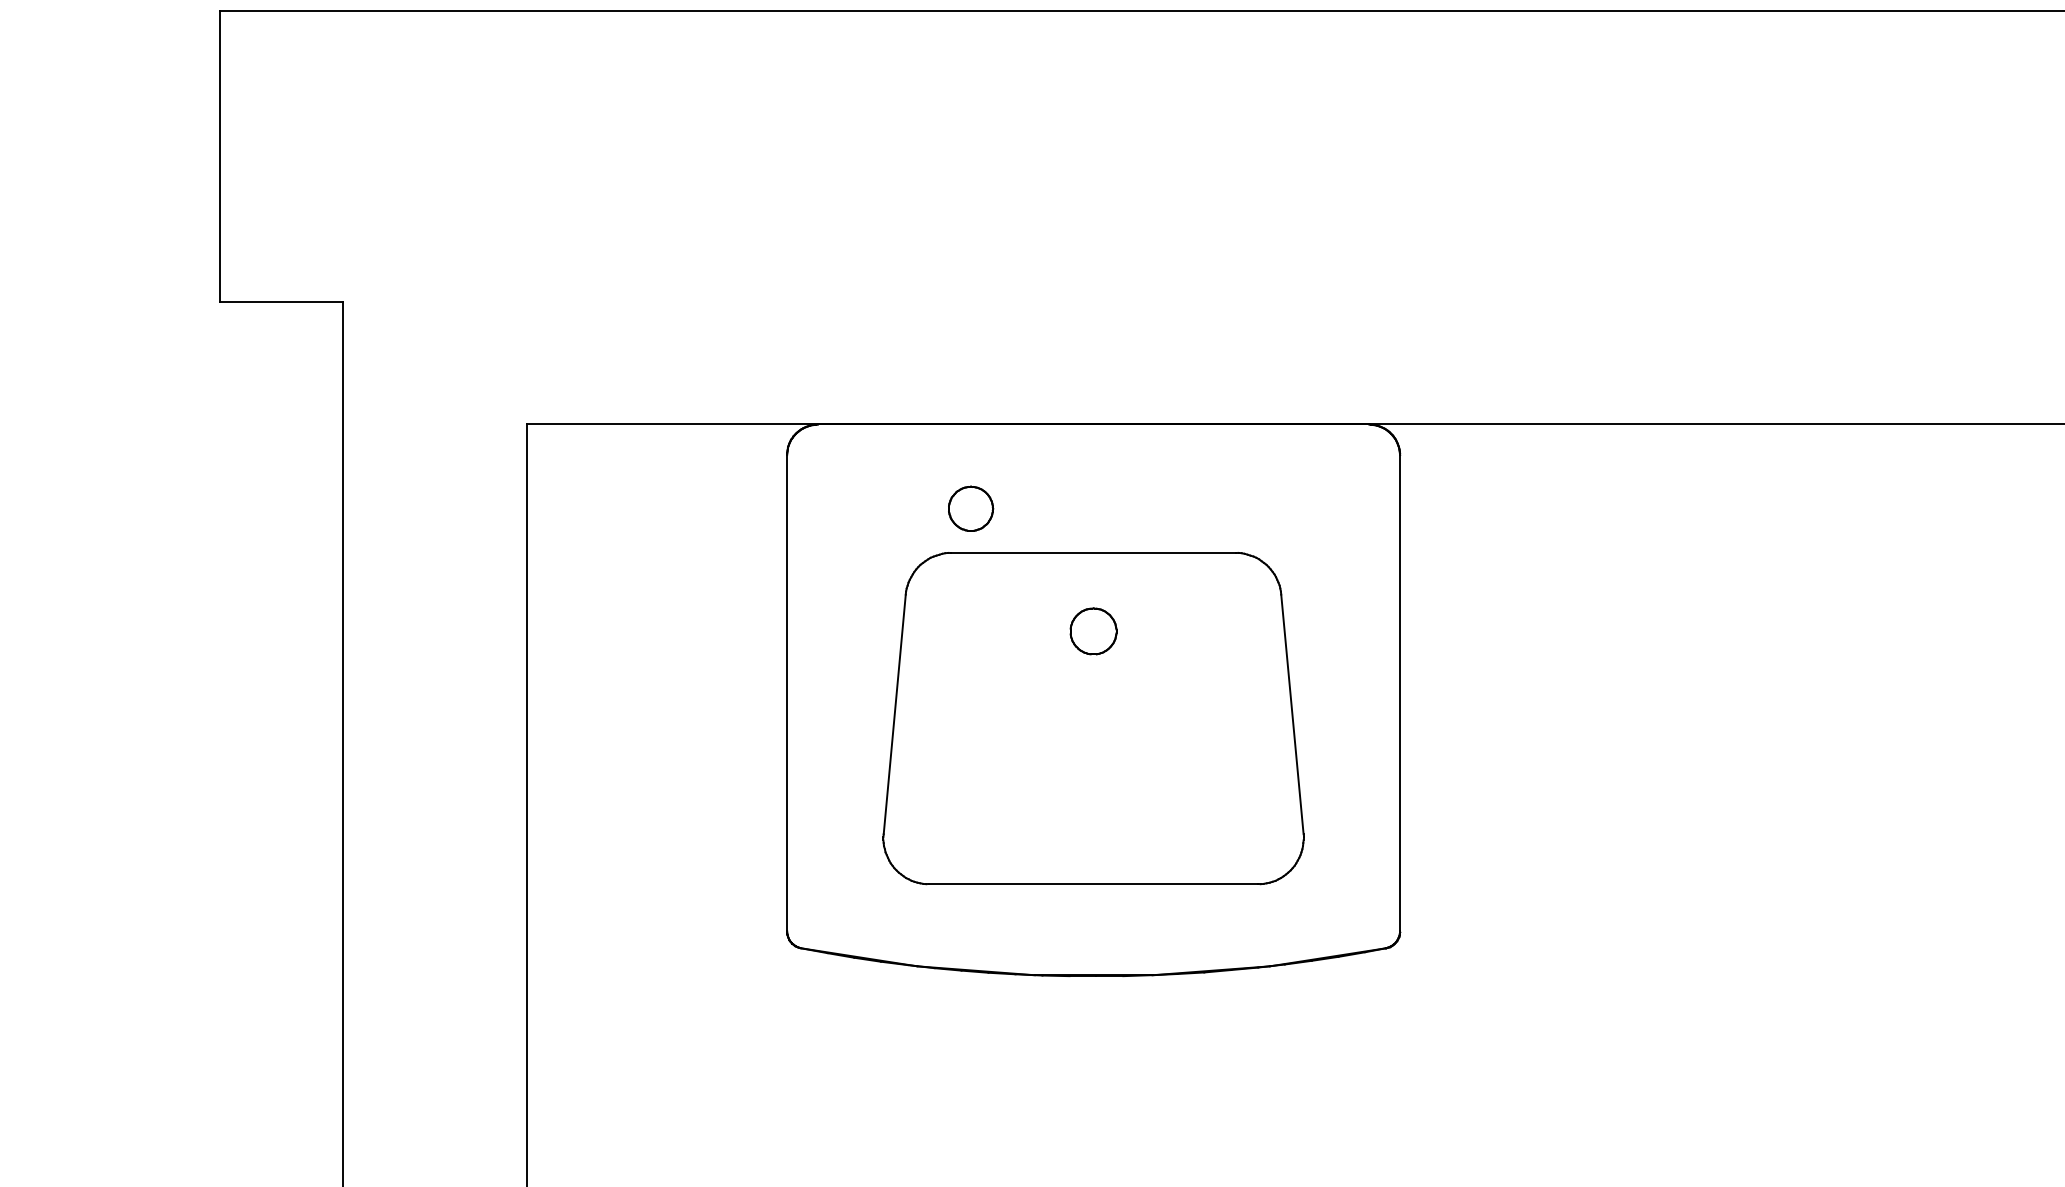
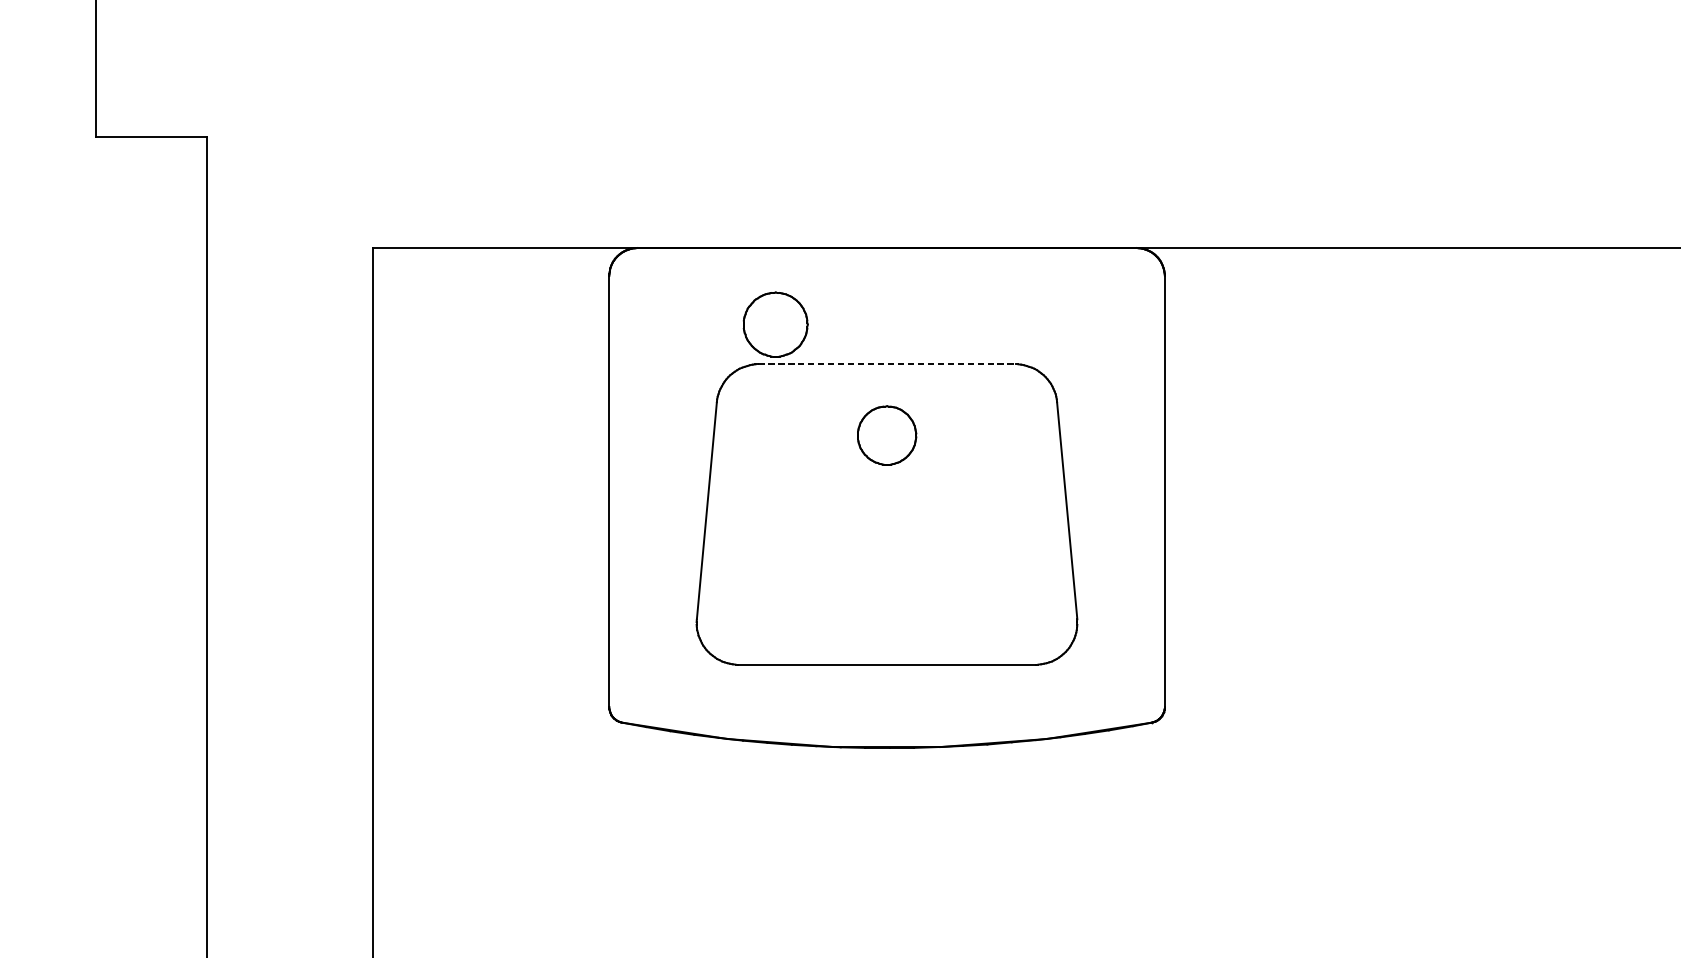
part: (971, 508) -> (776, 324), size x1.6
line: (1094, 552) -> (887, 364), solid -> dashed
part: (1093, 631) -> (886, 435), size x1.4

